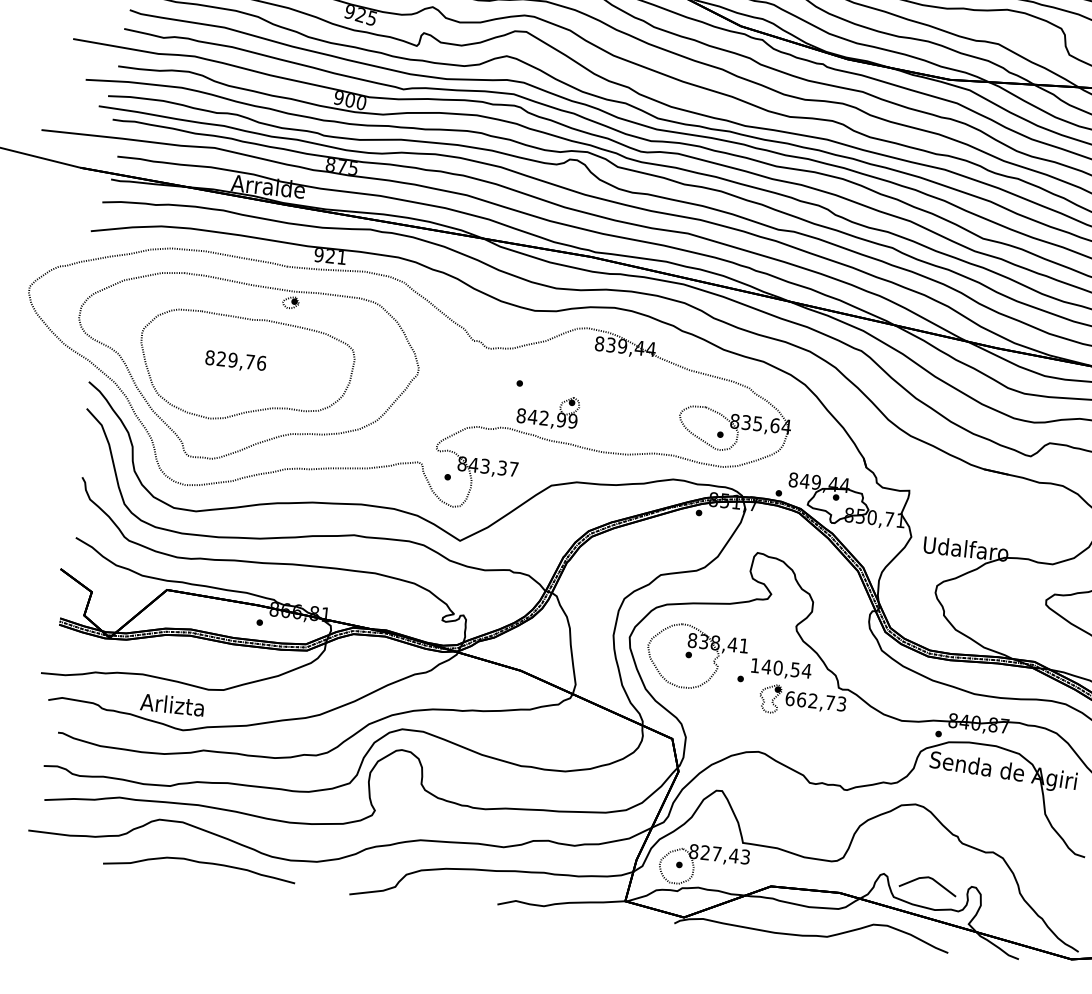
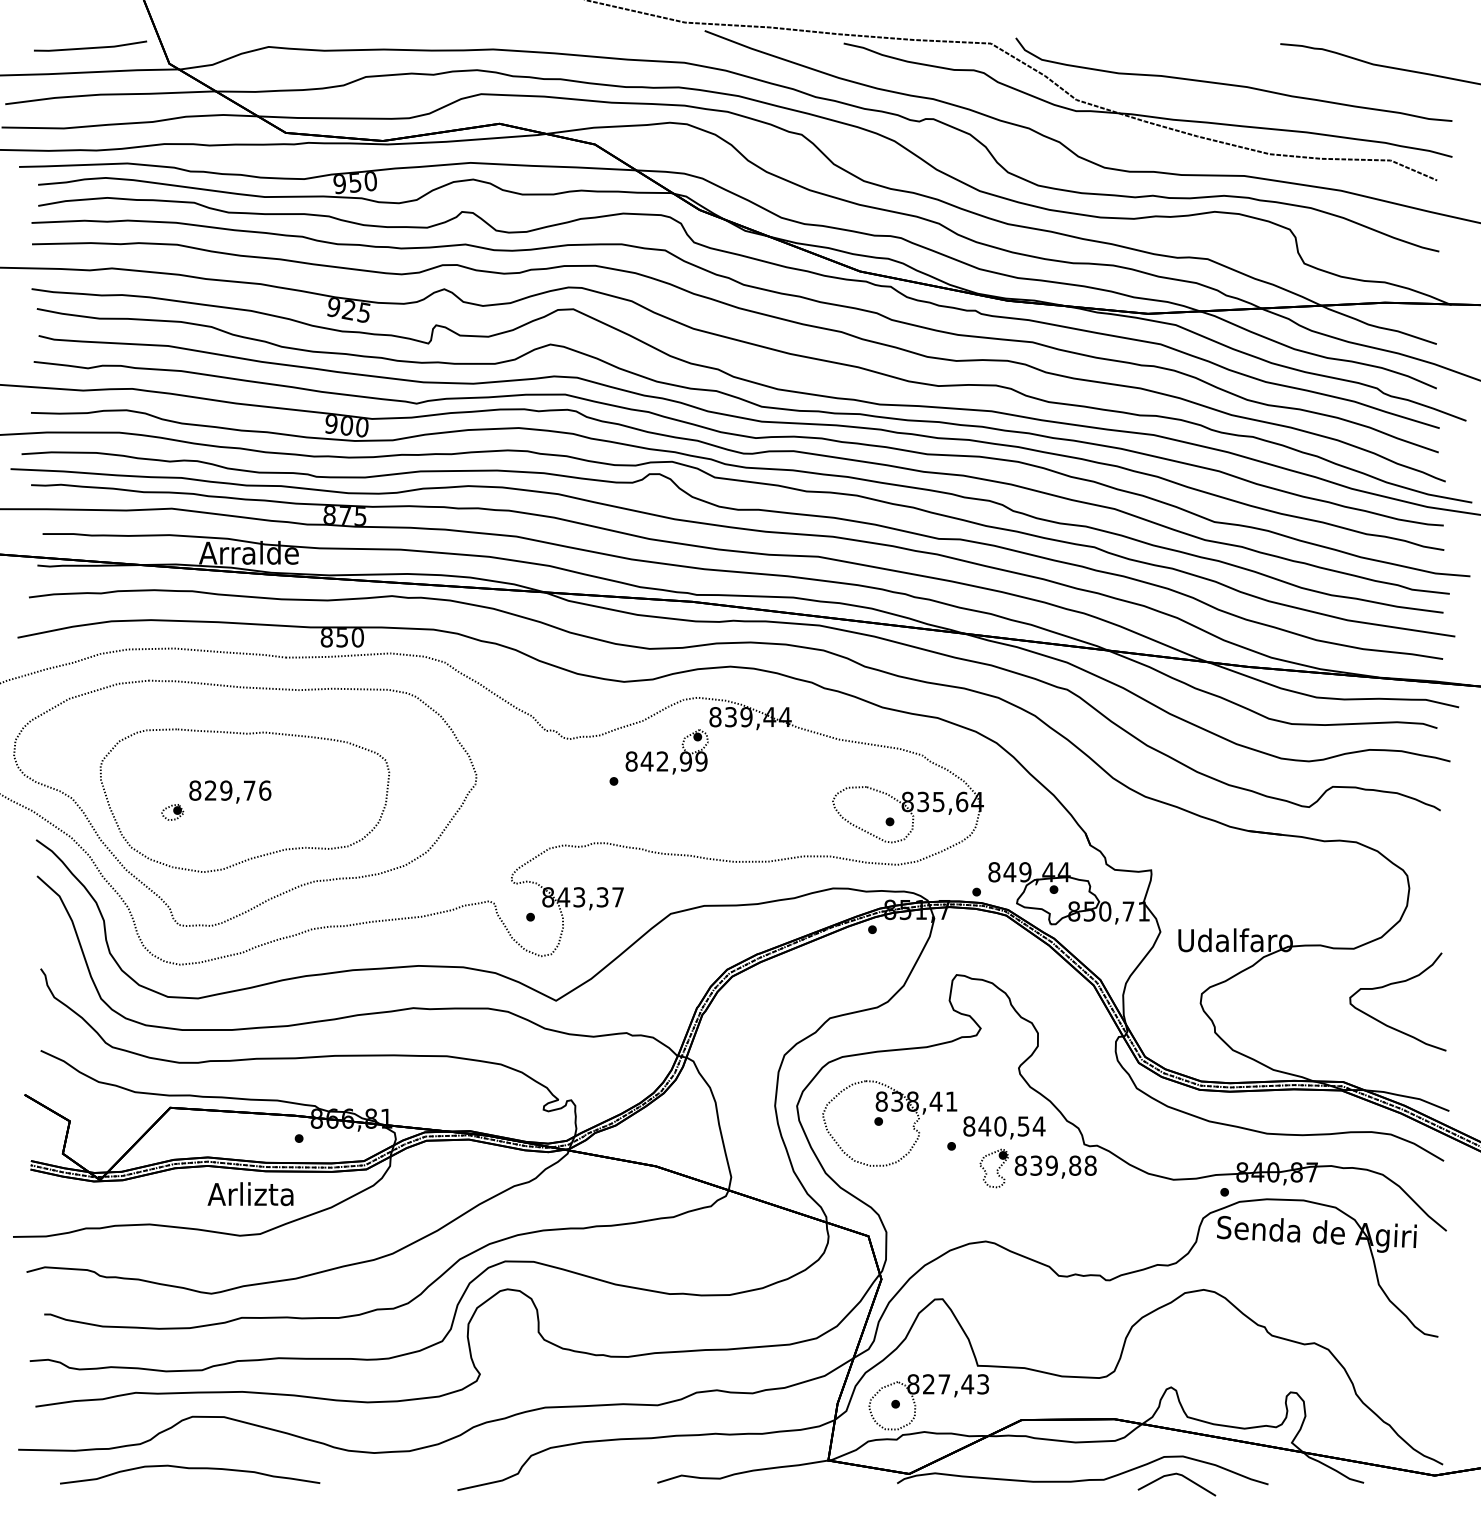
text: (329, 256) -> (341, 637), 921 -> 850
part: (290, 302) -> (172, 812), moved
part: (547, 411) -> (666, 751), moved
text: (755, 665) -> (969, 1126), 140,54 -> 840,54
text: (815, 701) -> (1055, 1165), 662,73 -> 839,88
text: (172, 705) -> (250, 1194), moved
curve: (200, 863) -> (190, 1469), moved
line: (929, 878) -> (1178, 1475), moved

